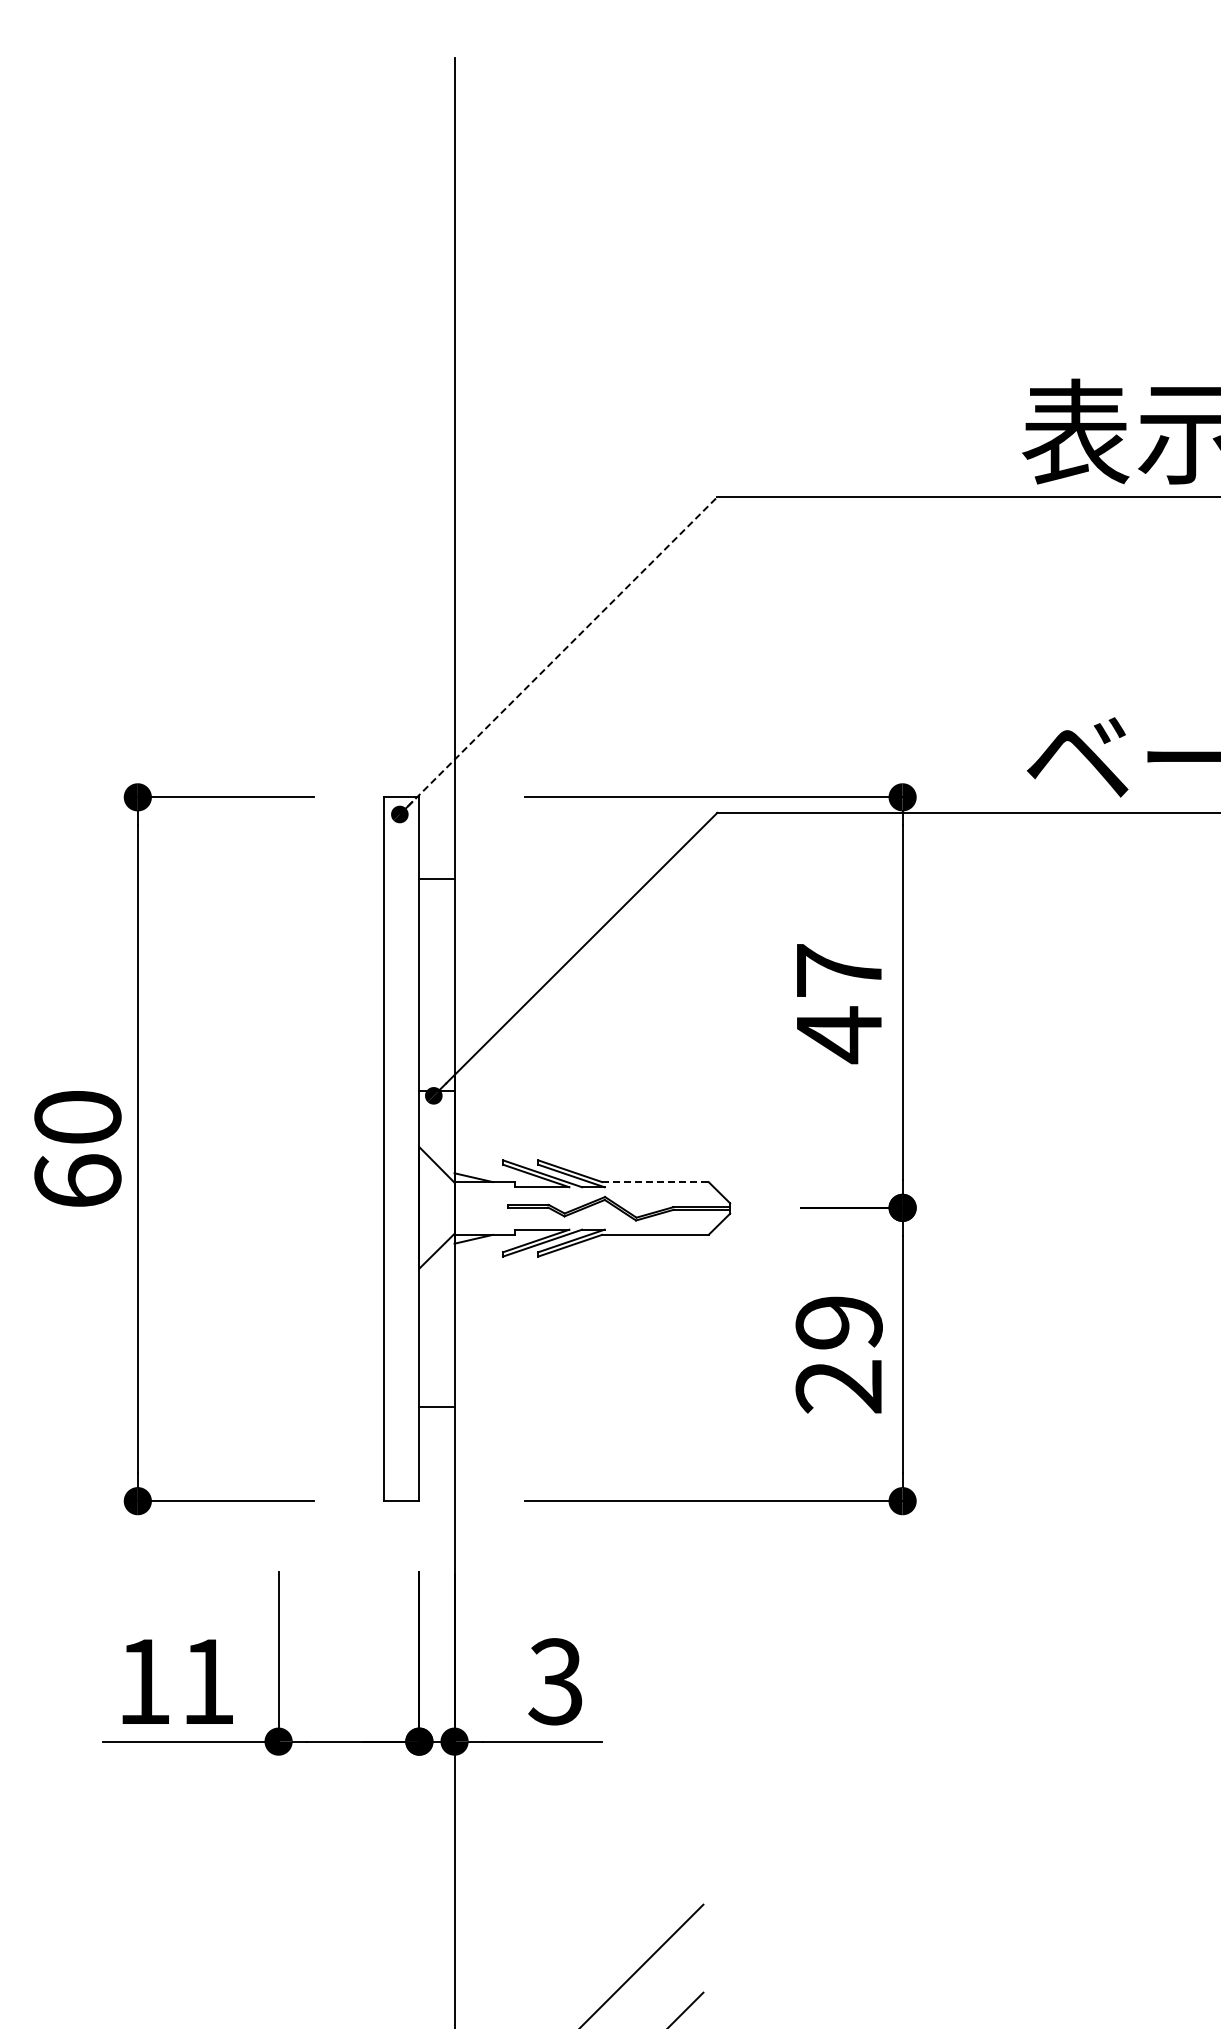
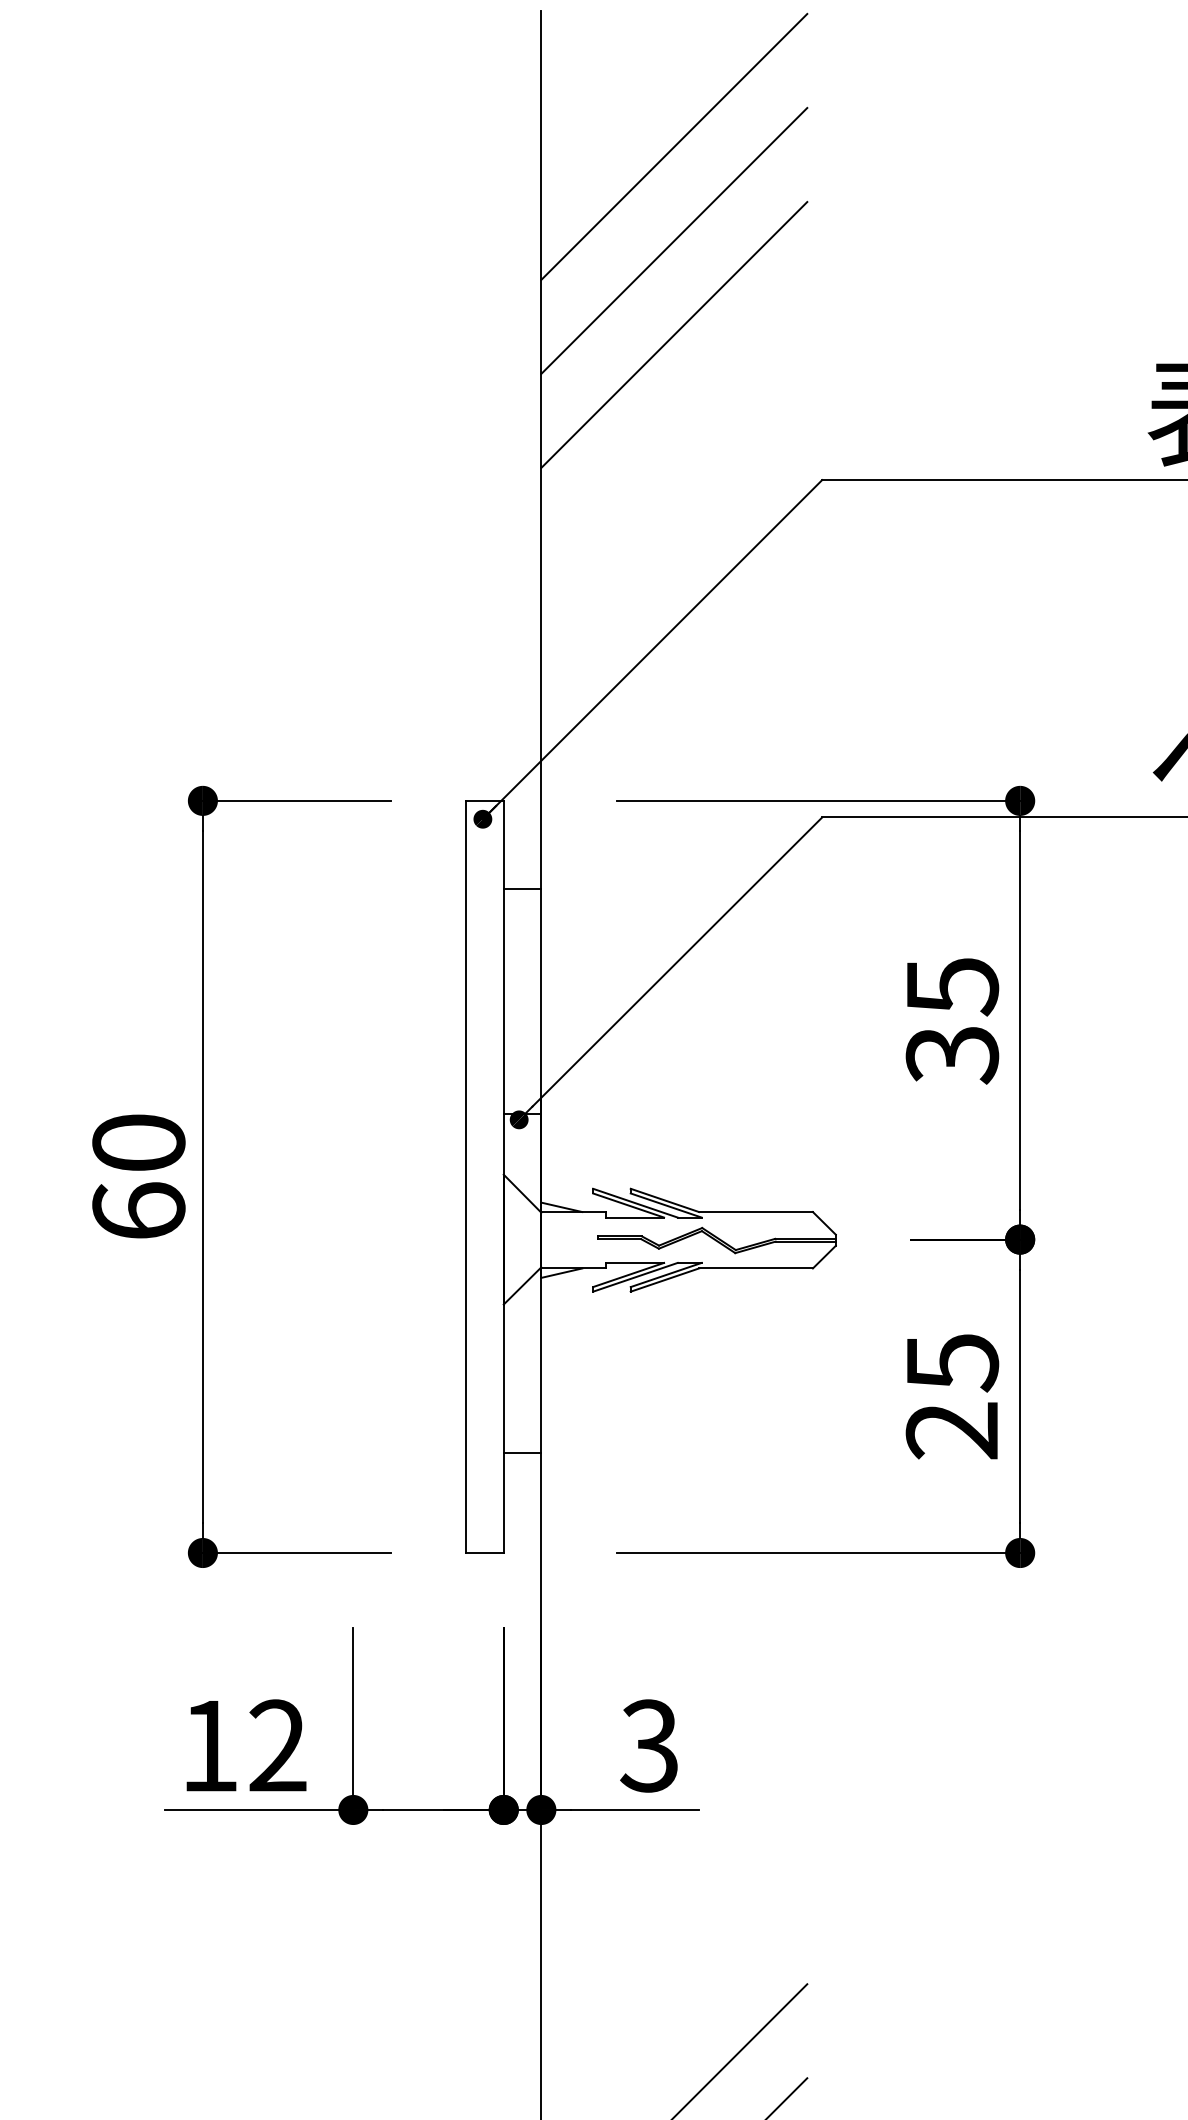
line: (578, 184) -> (673, 146), added
line: (578, 272) -> (673, 240), added
line: (578, 360) -> (673, 334), added
line: (558, 655) -> (652, 649), dashed -> solid
text: (838, 1004) -> (951, 1022), 47 -> 35
line: (655, 1182) -> (756, 1212), dashed -> solid
text: (838, 1323) -> (951, 1363), 29 -> 25
text: (207, 1680) -> (277, 1744), 11 -> 12

